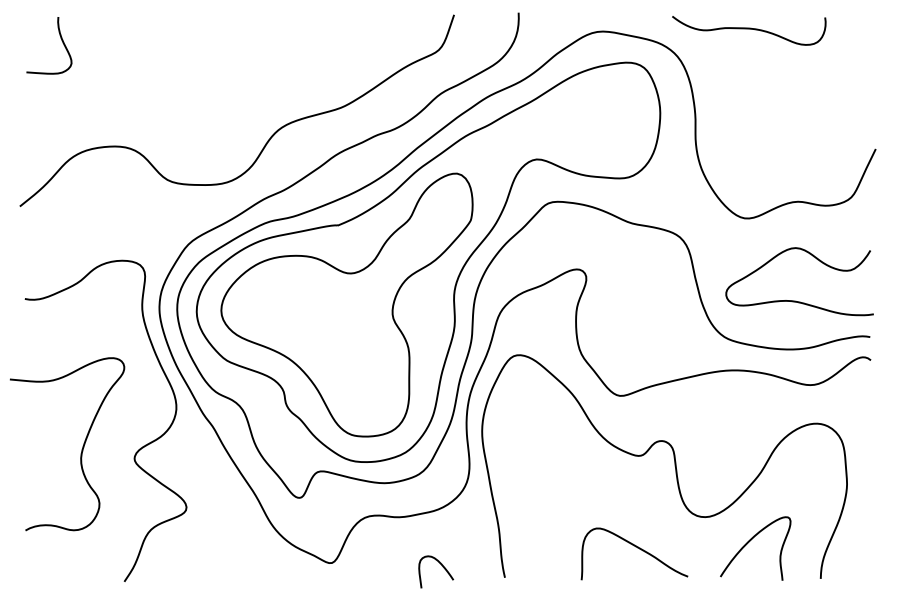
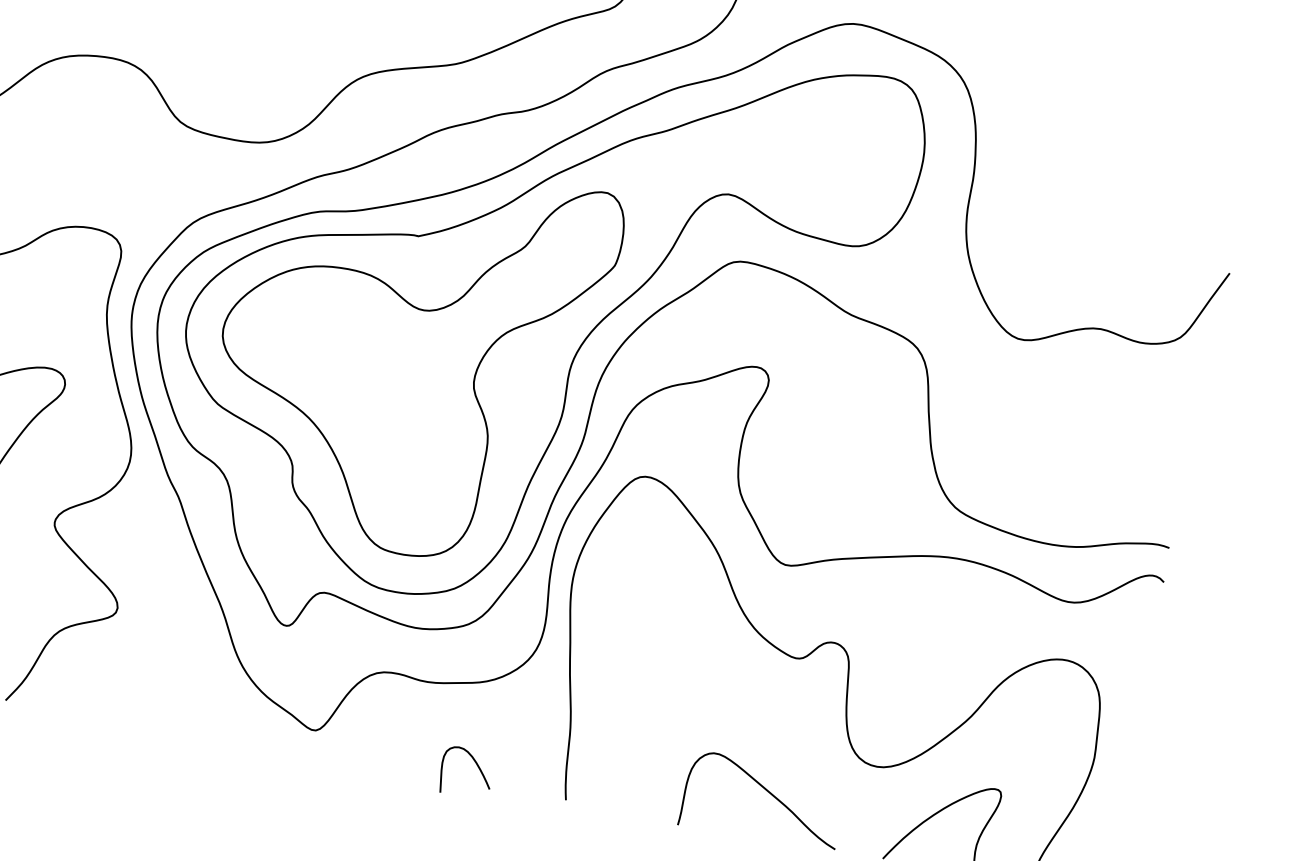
curve: (749, 29) -> (1077, 62), removed
curve: (795, 300) -> (1069, 473), removed

